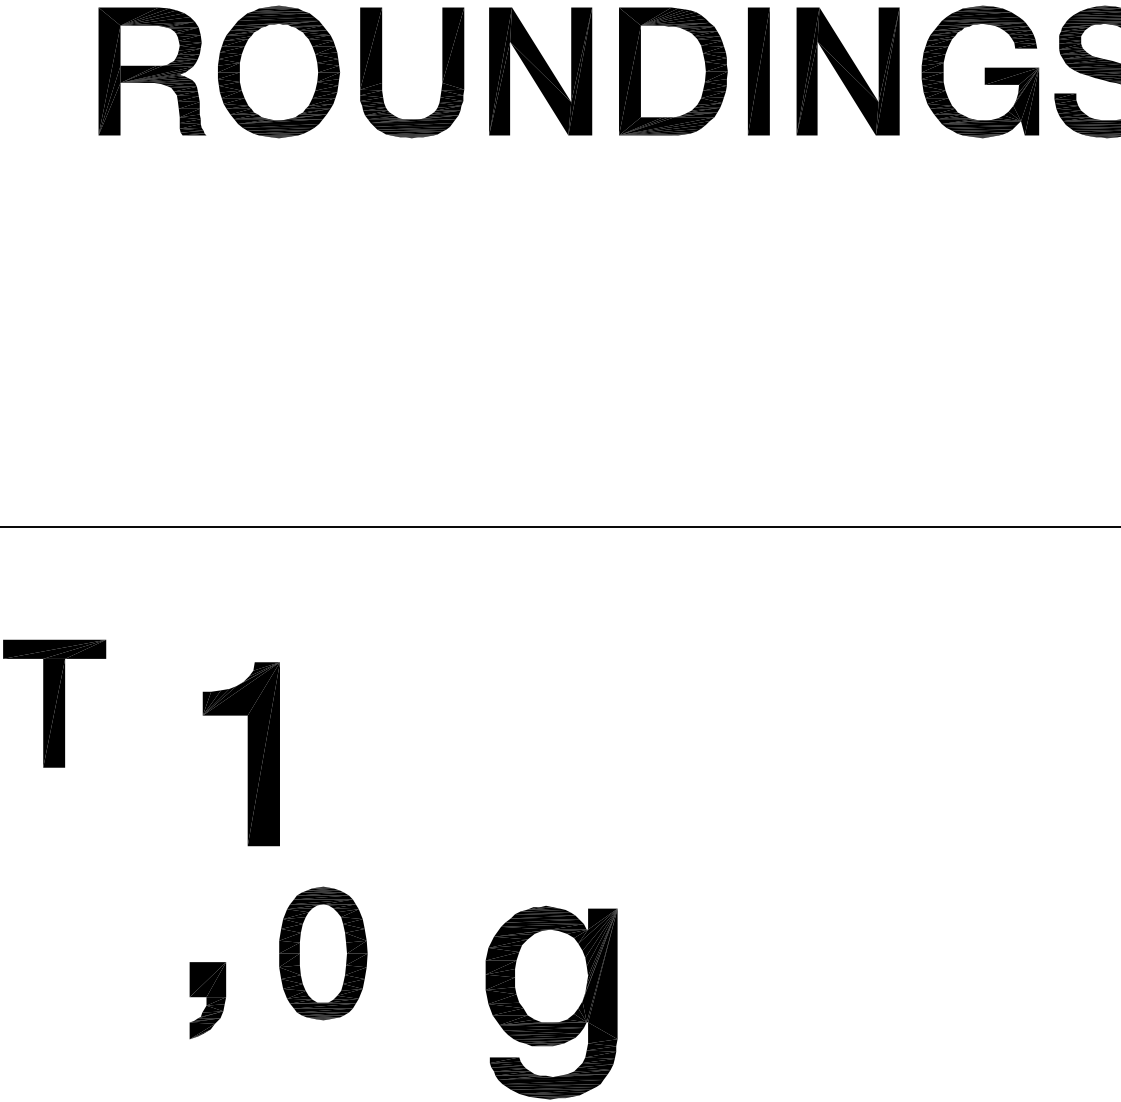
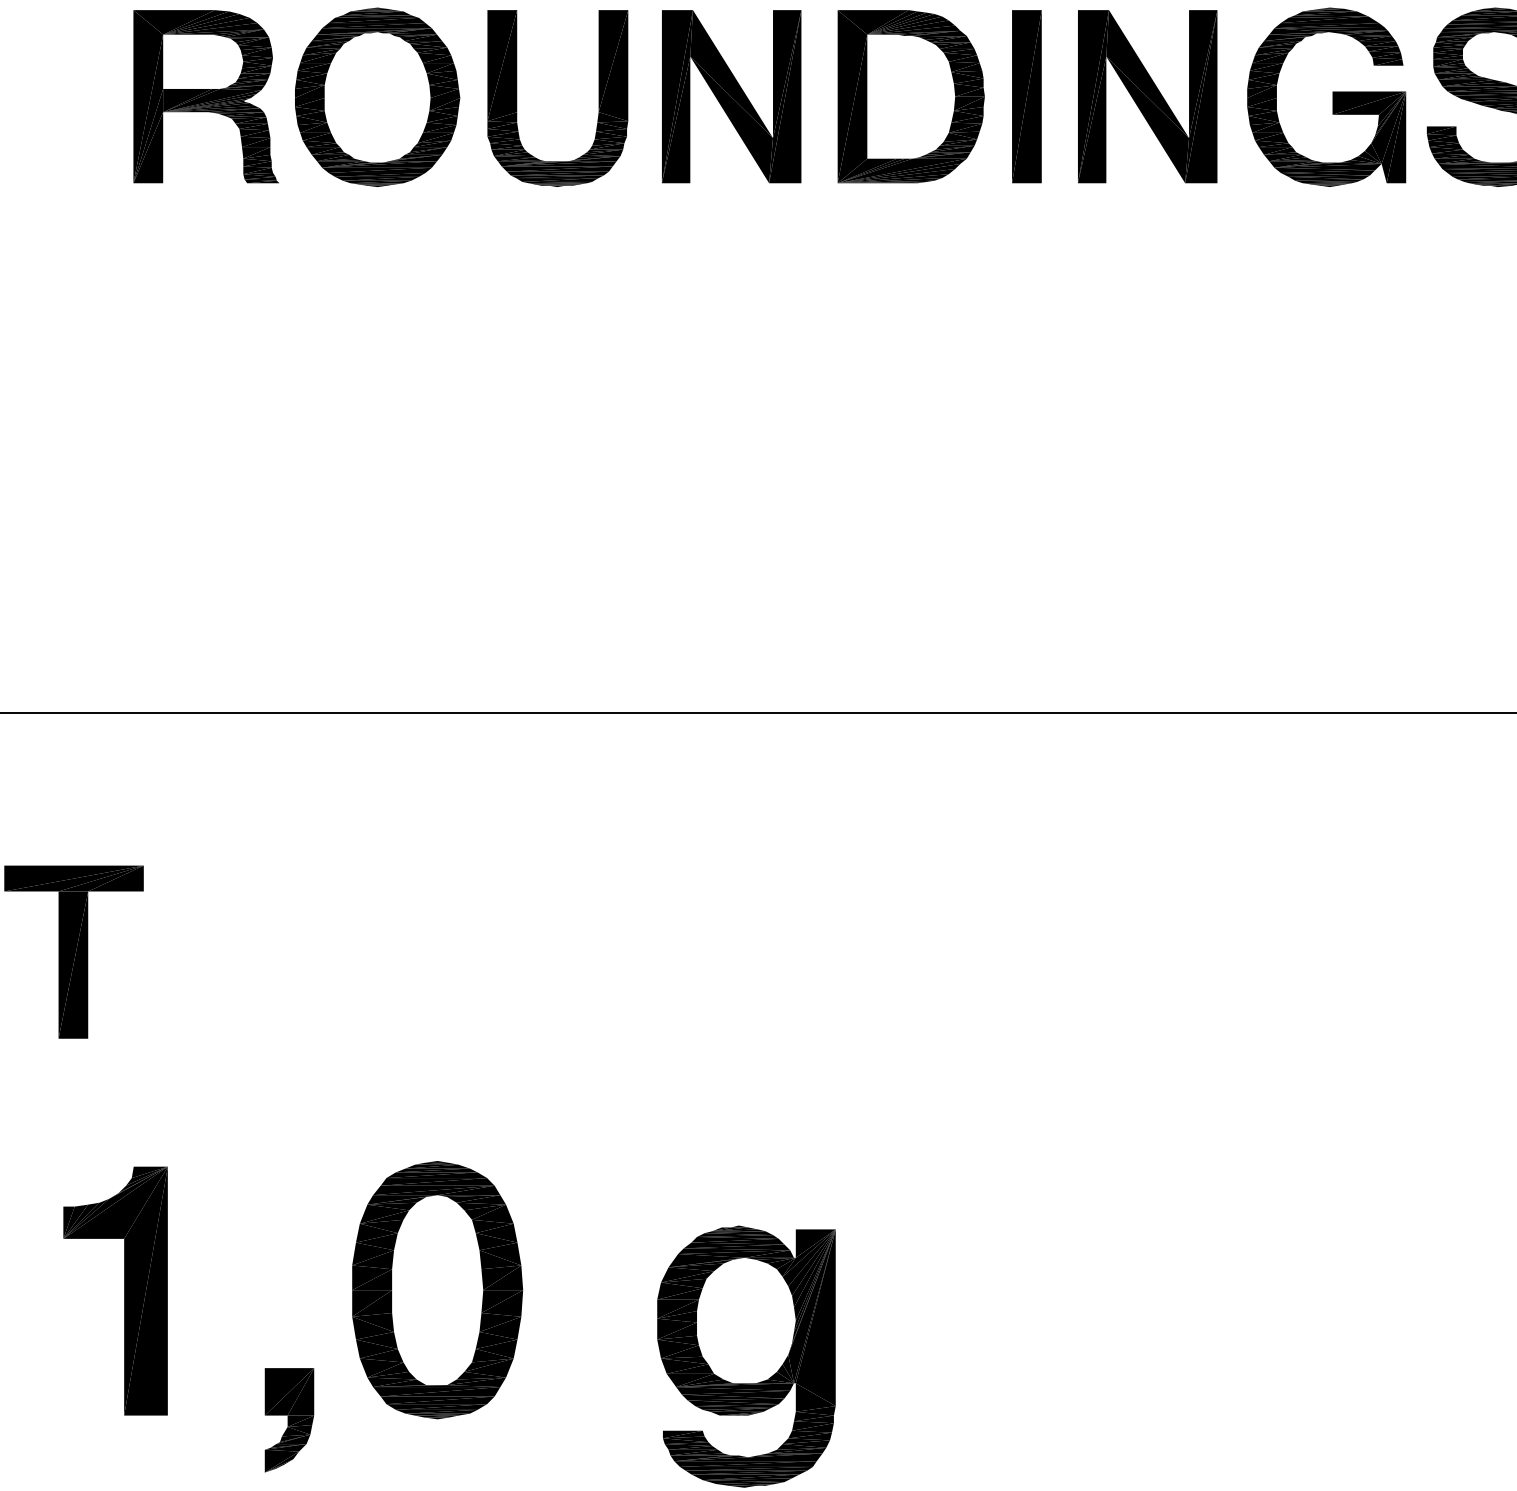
part: (247, 754) -> (123, 1291), moved
part: (323, 953) -> (437, 1290), size x1.43
part: (207, 1000) -> (288, 1420), moved

